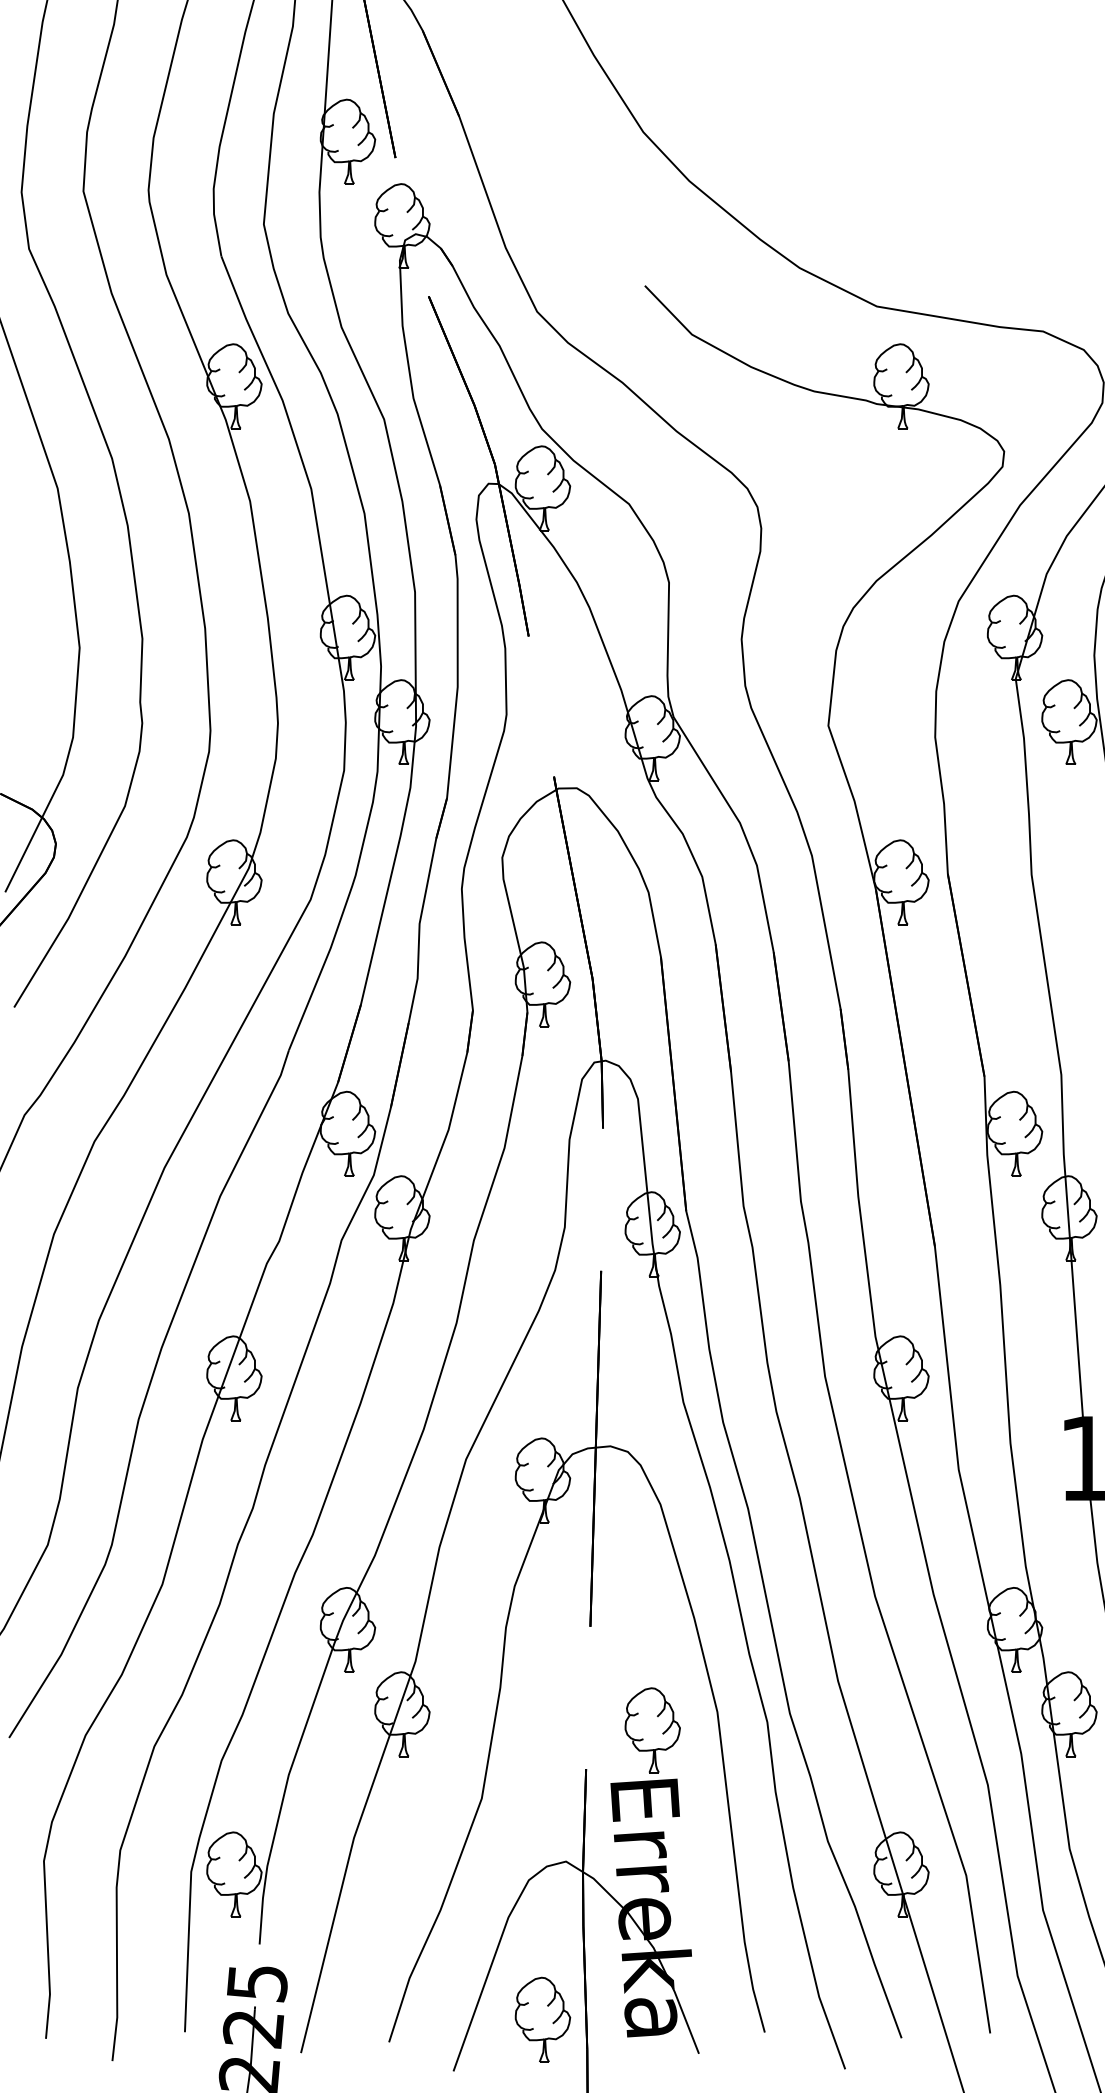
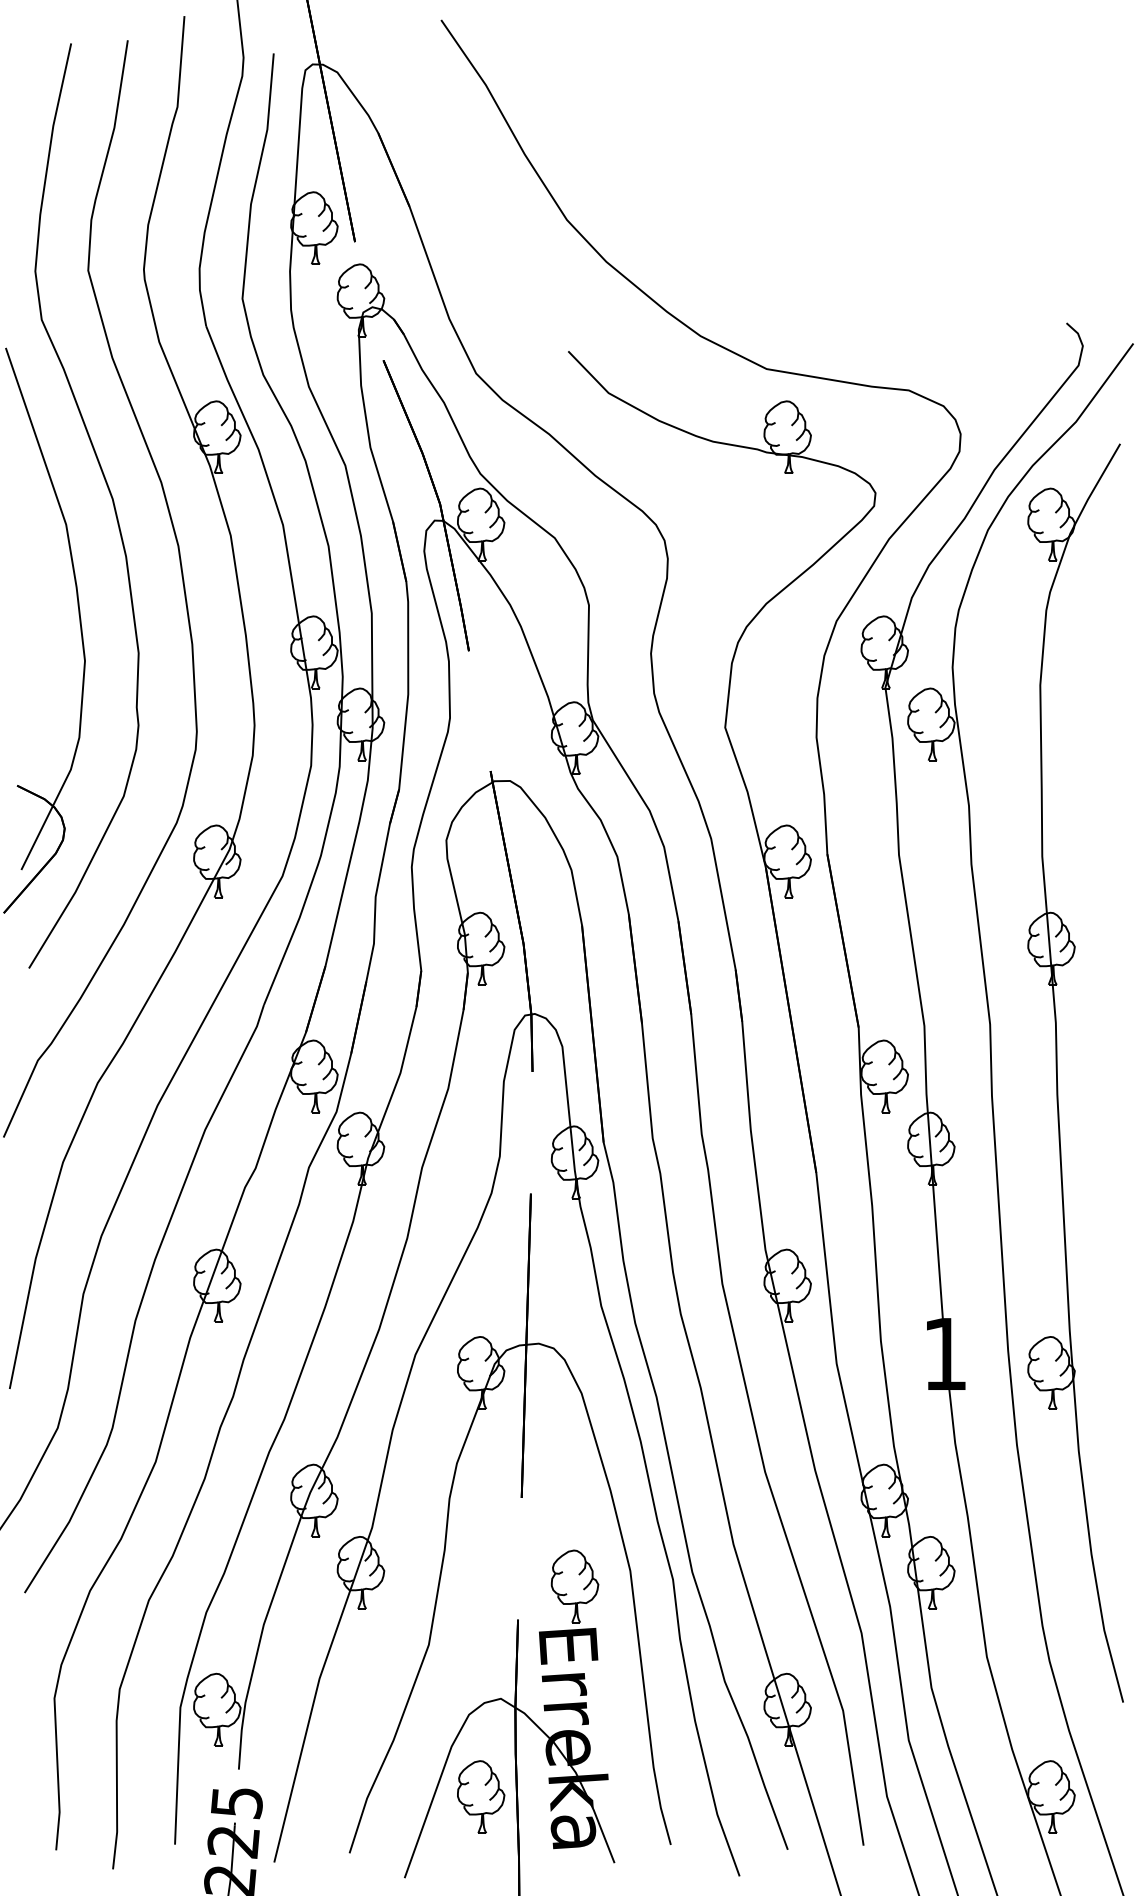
part: (543, 2019) -> (481, 1796), moved

